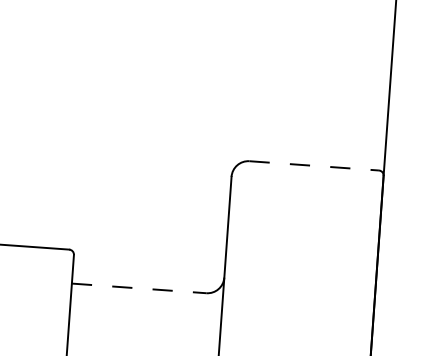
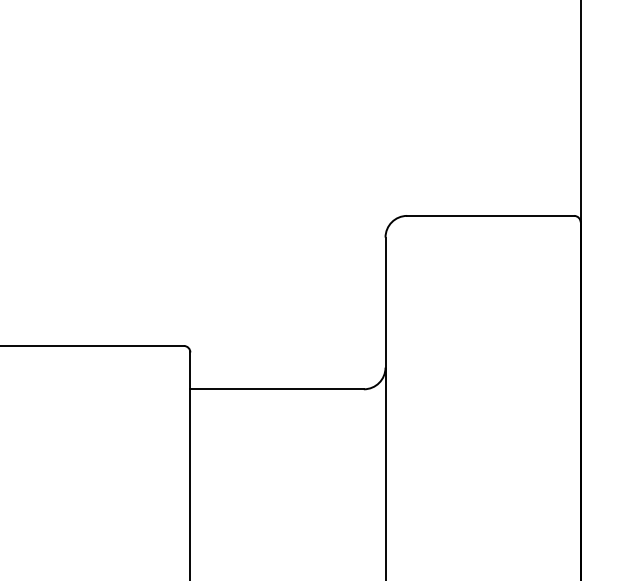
line: (314, 165) -> (491, 215), dashed -> solid
line: (139, 288) -> (277, 389), dashed -> solid

